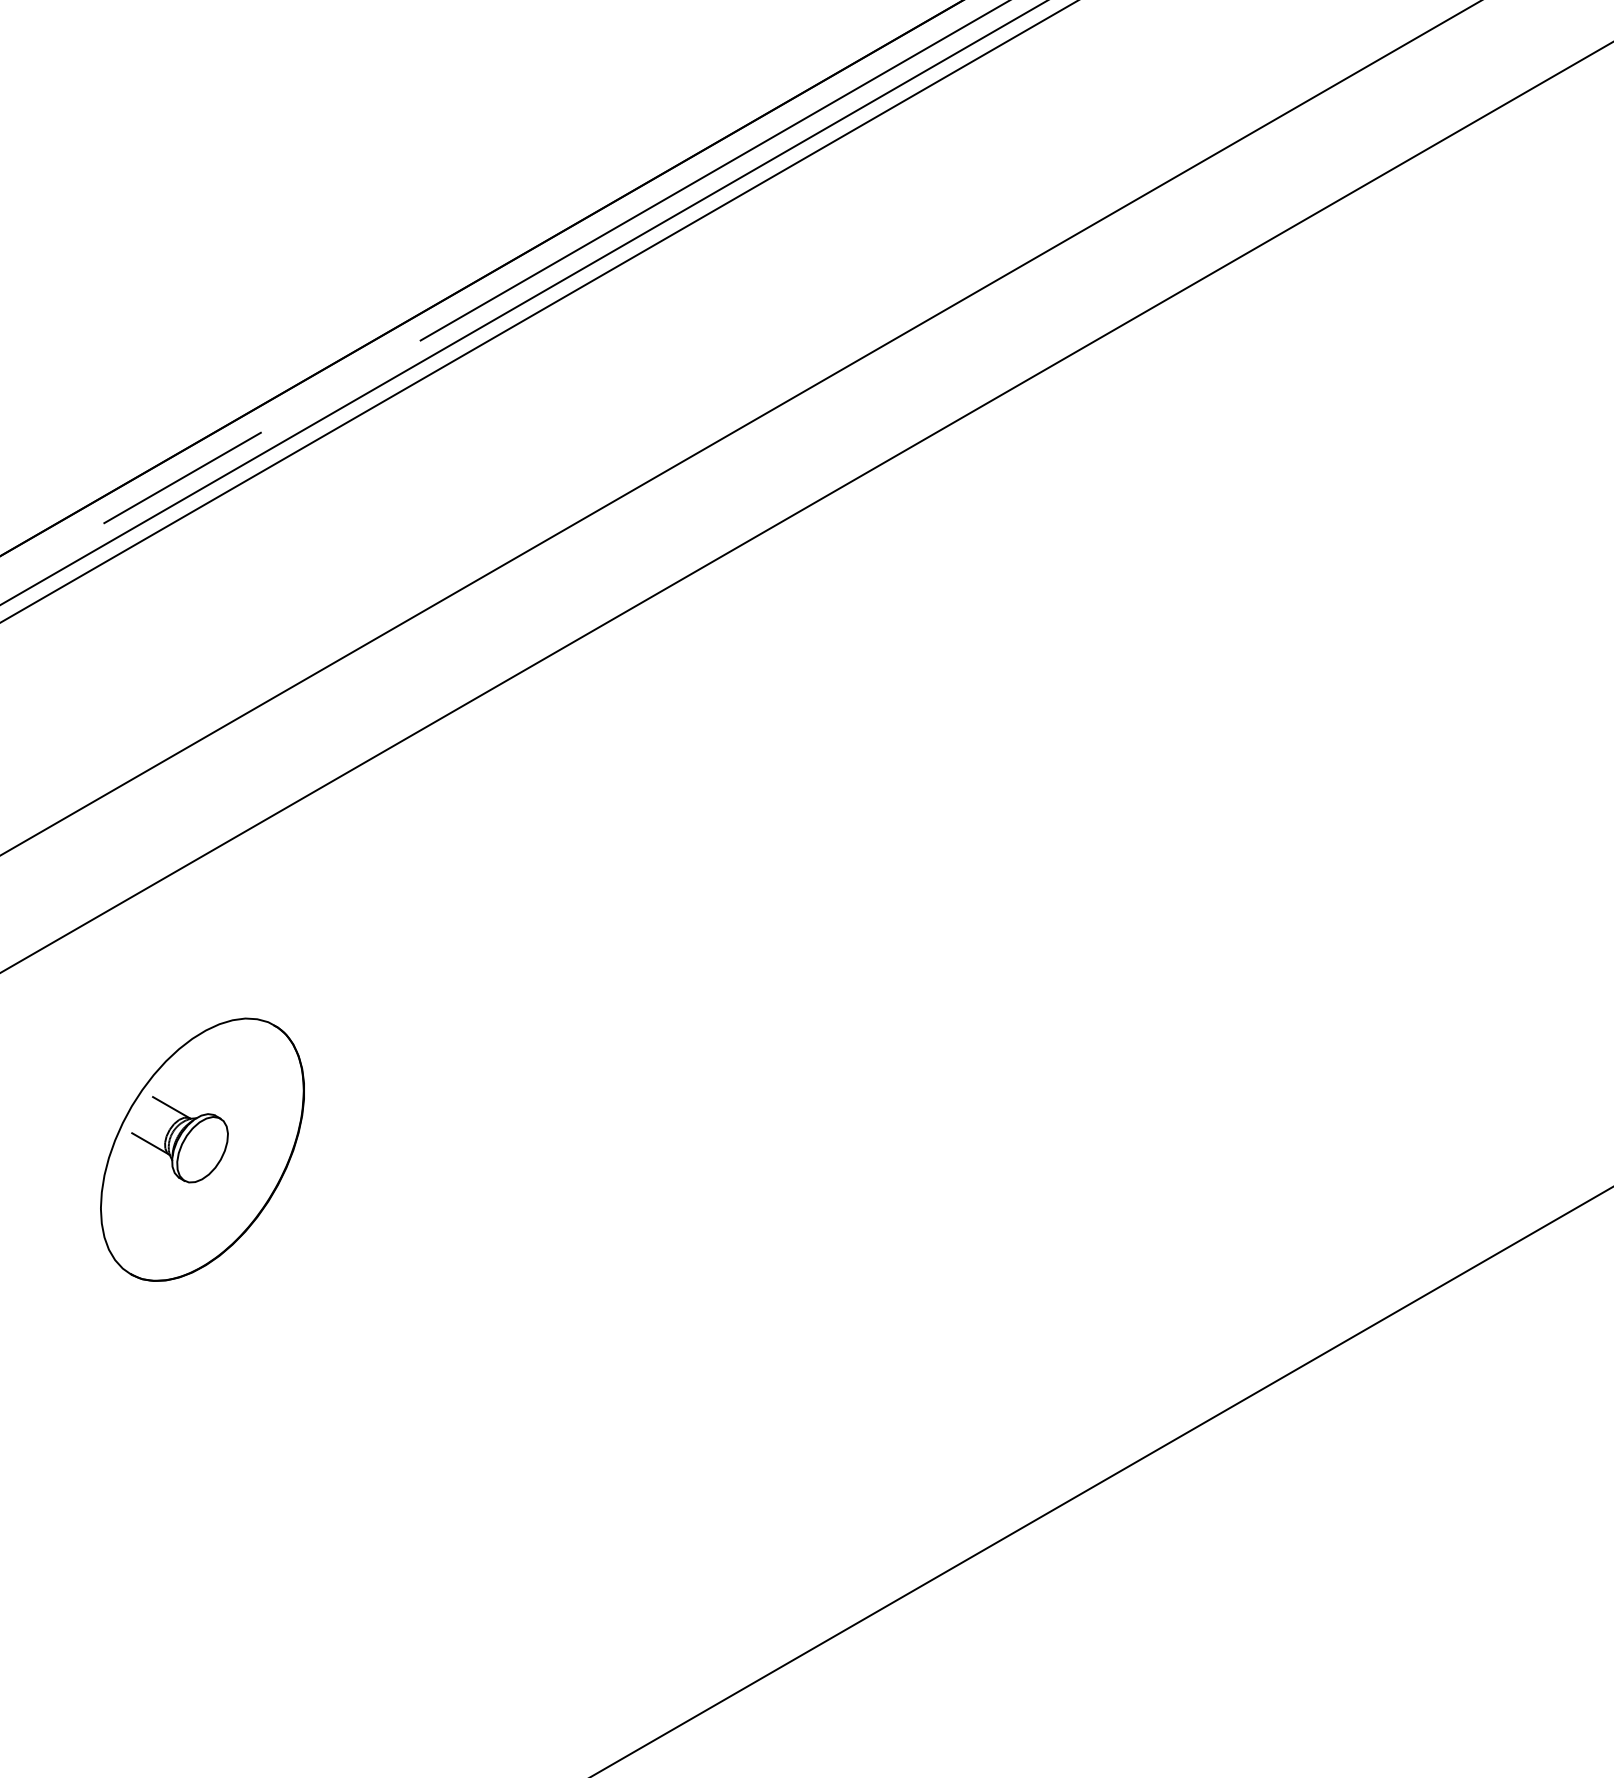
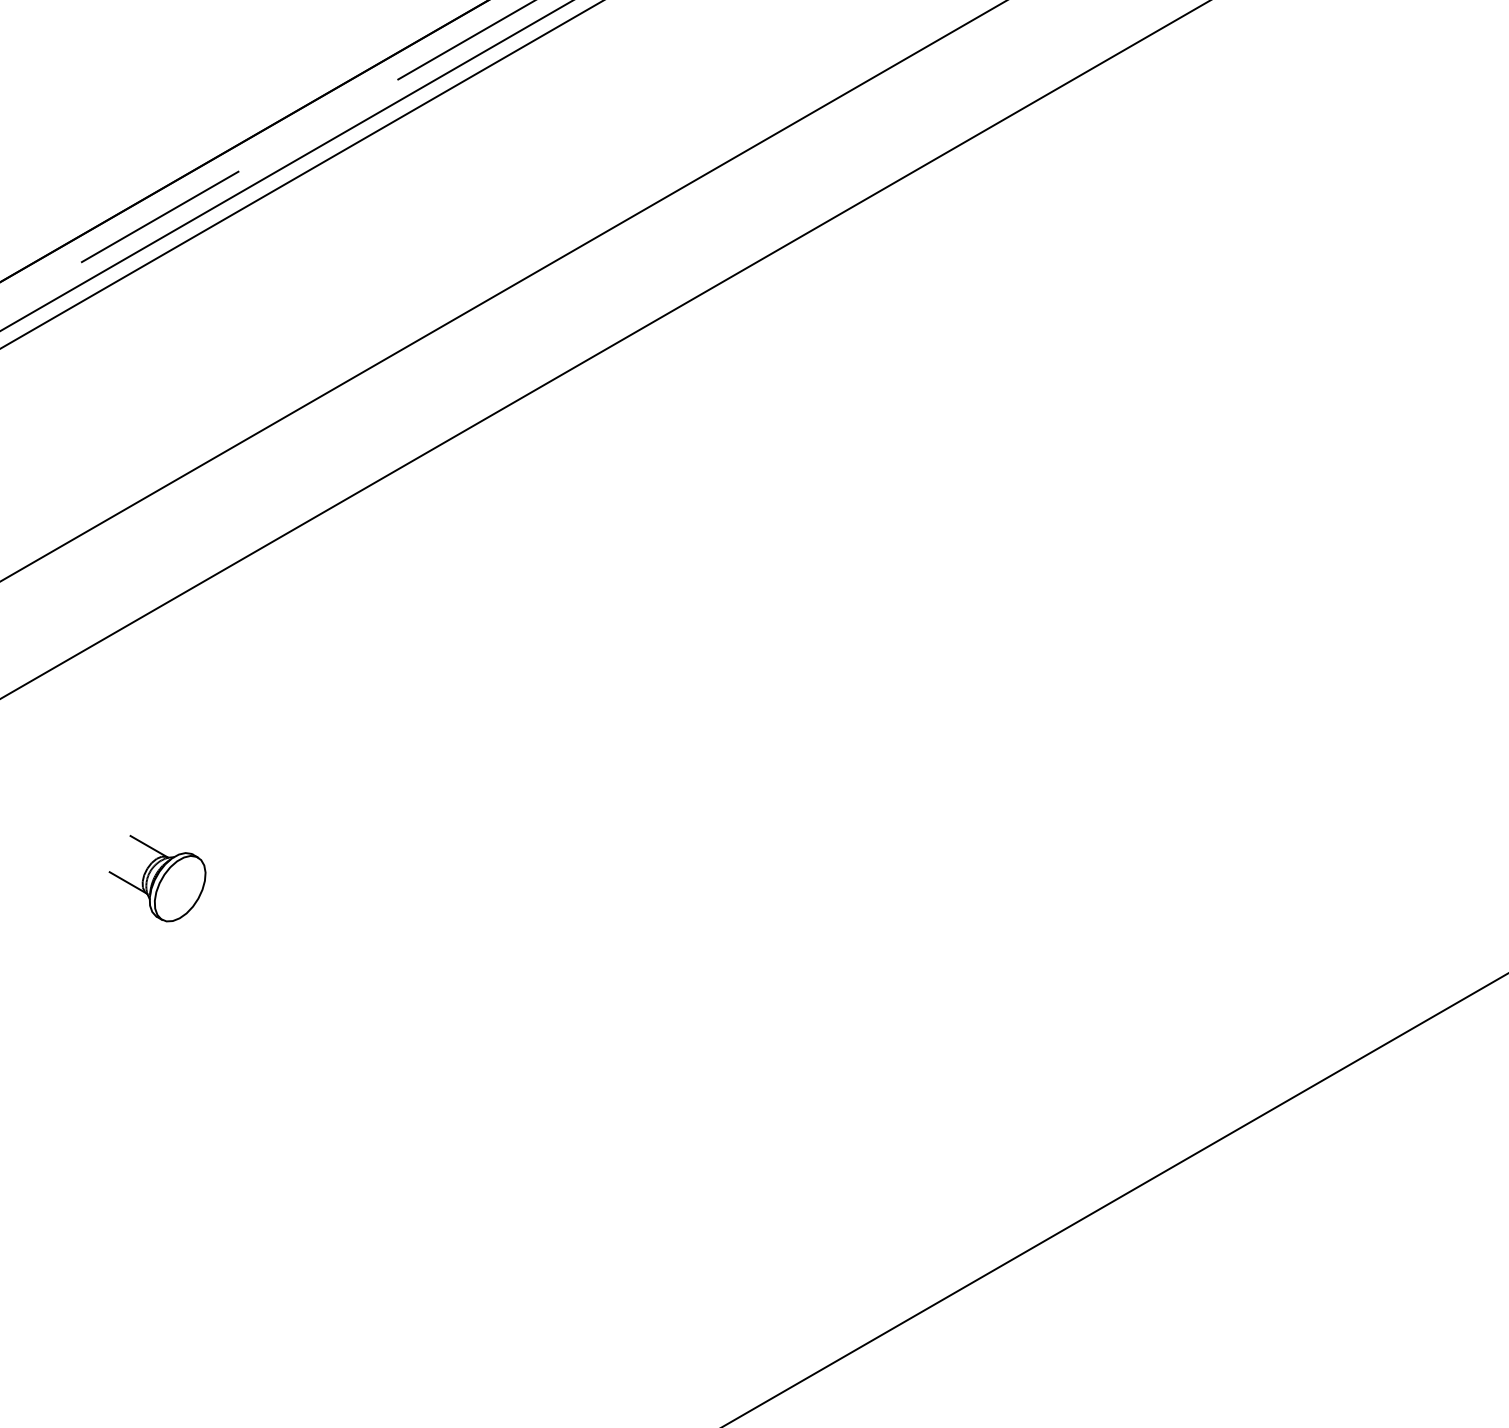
part: (202, 1149) -> (180, 888), removed

